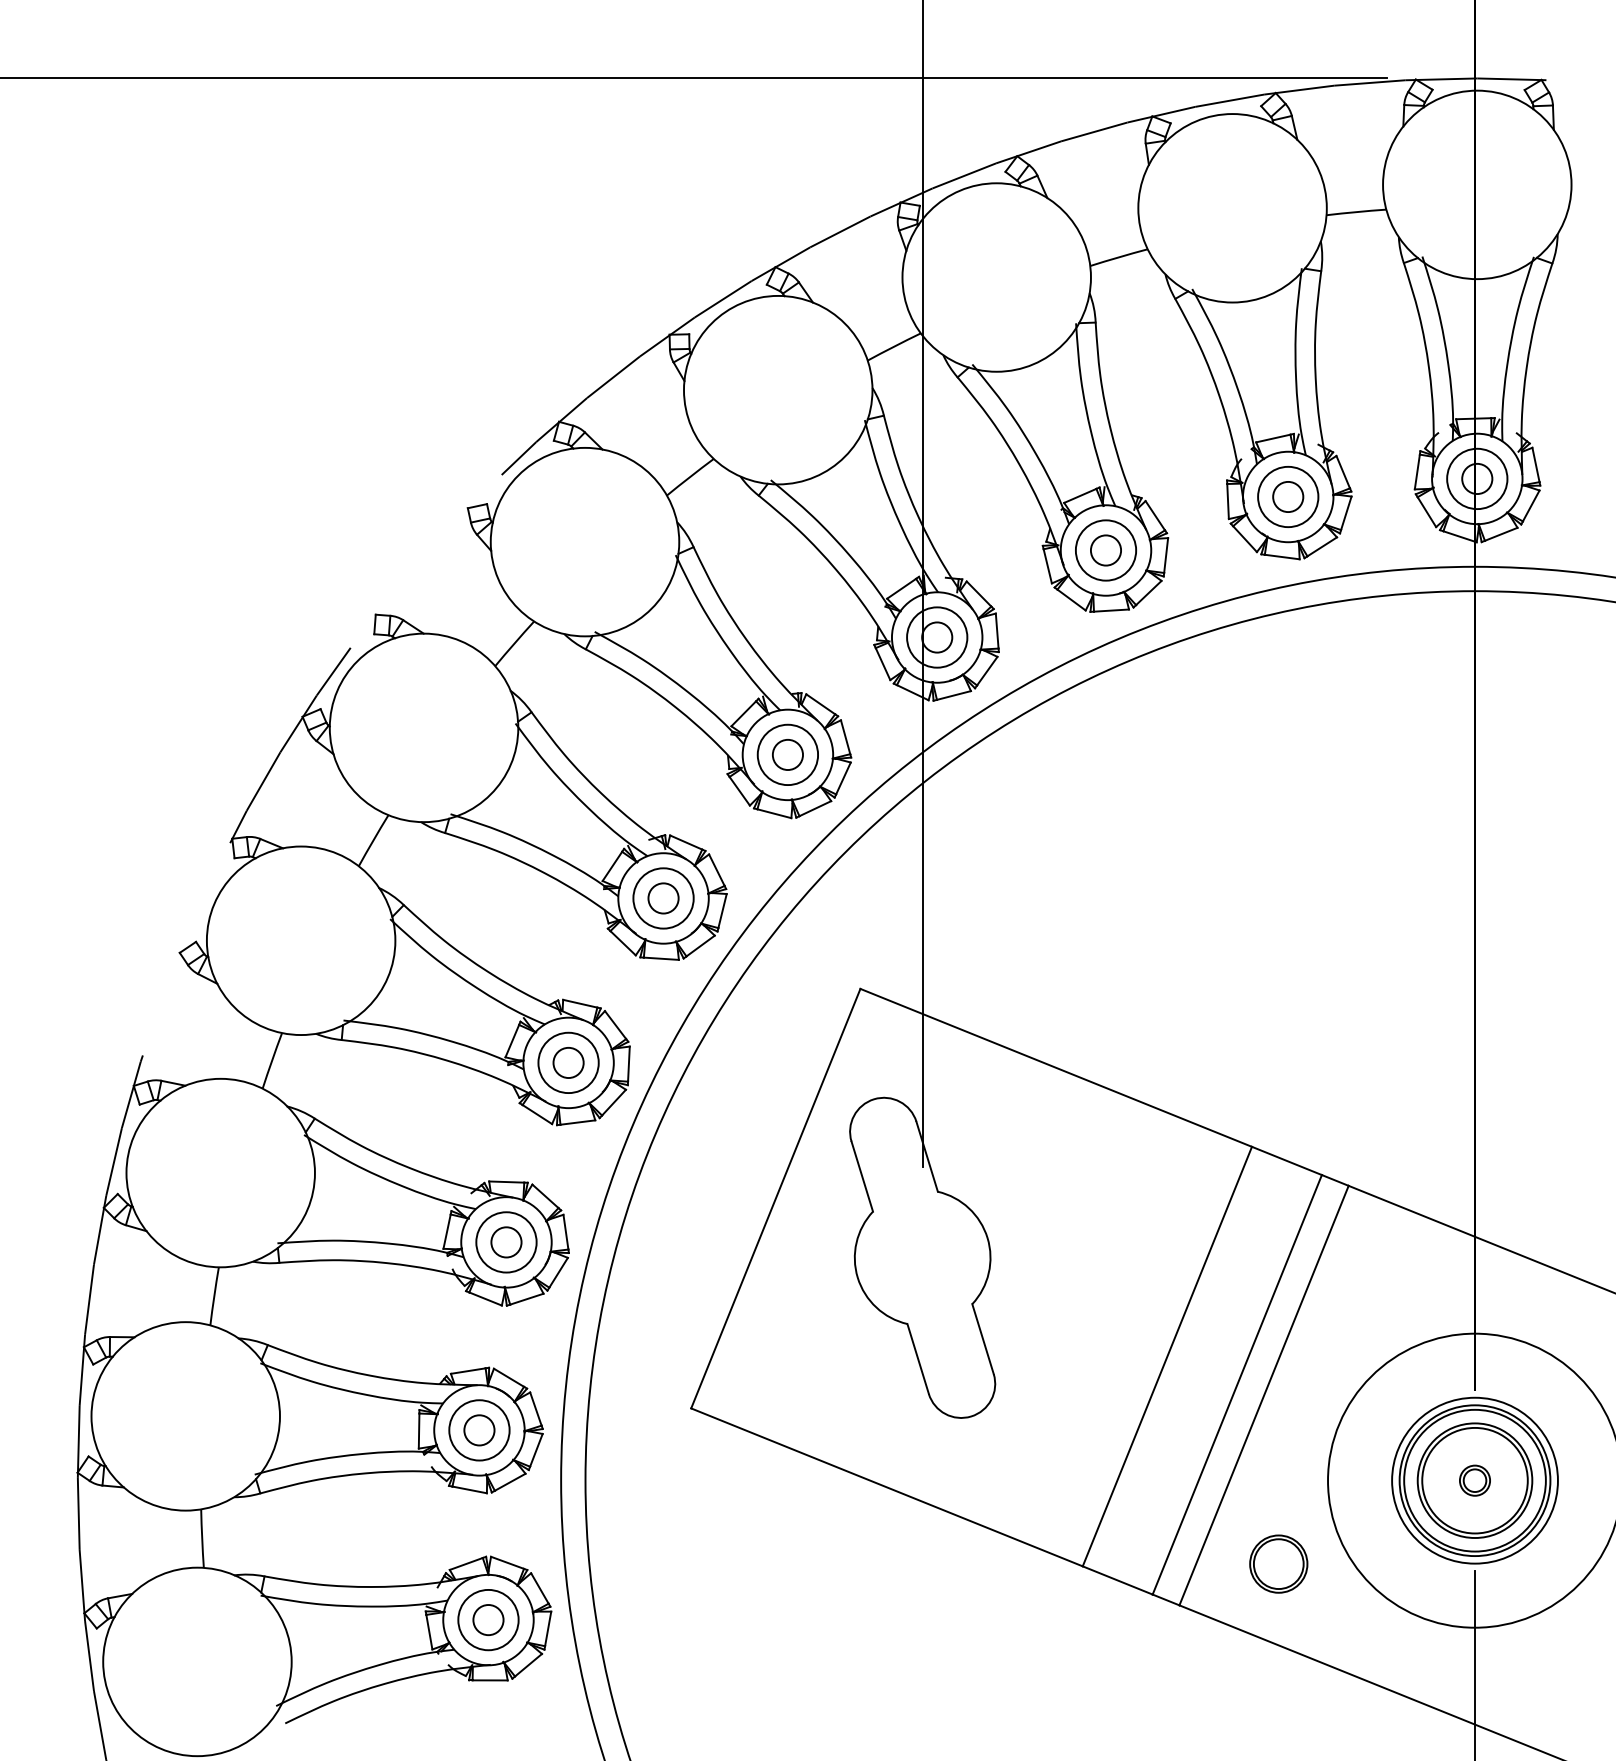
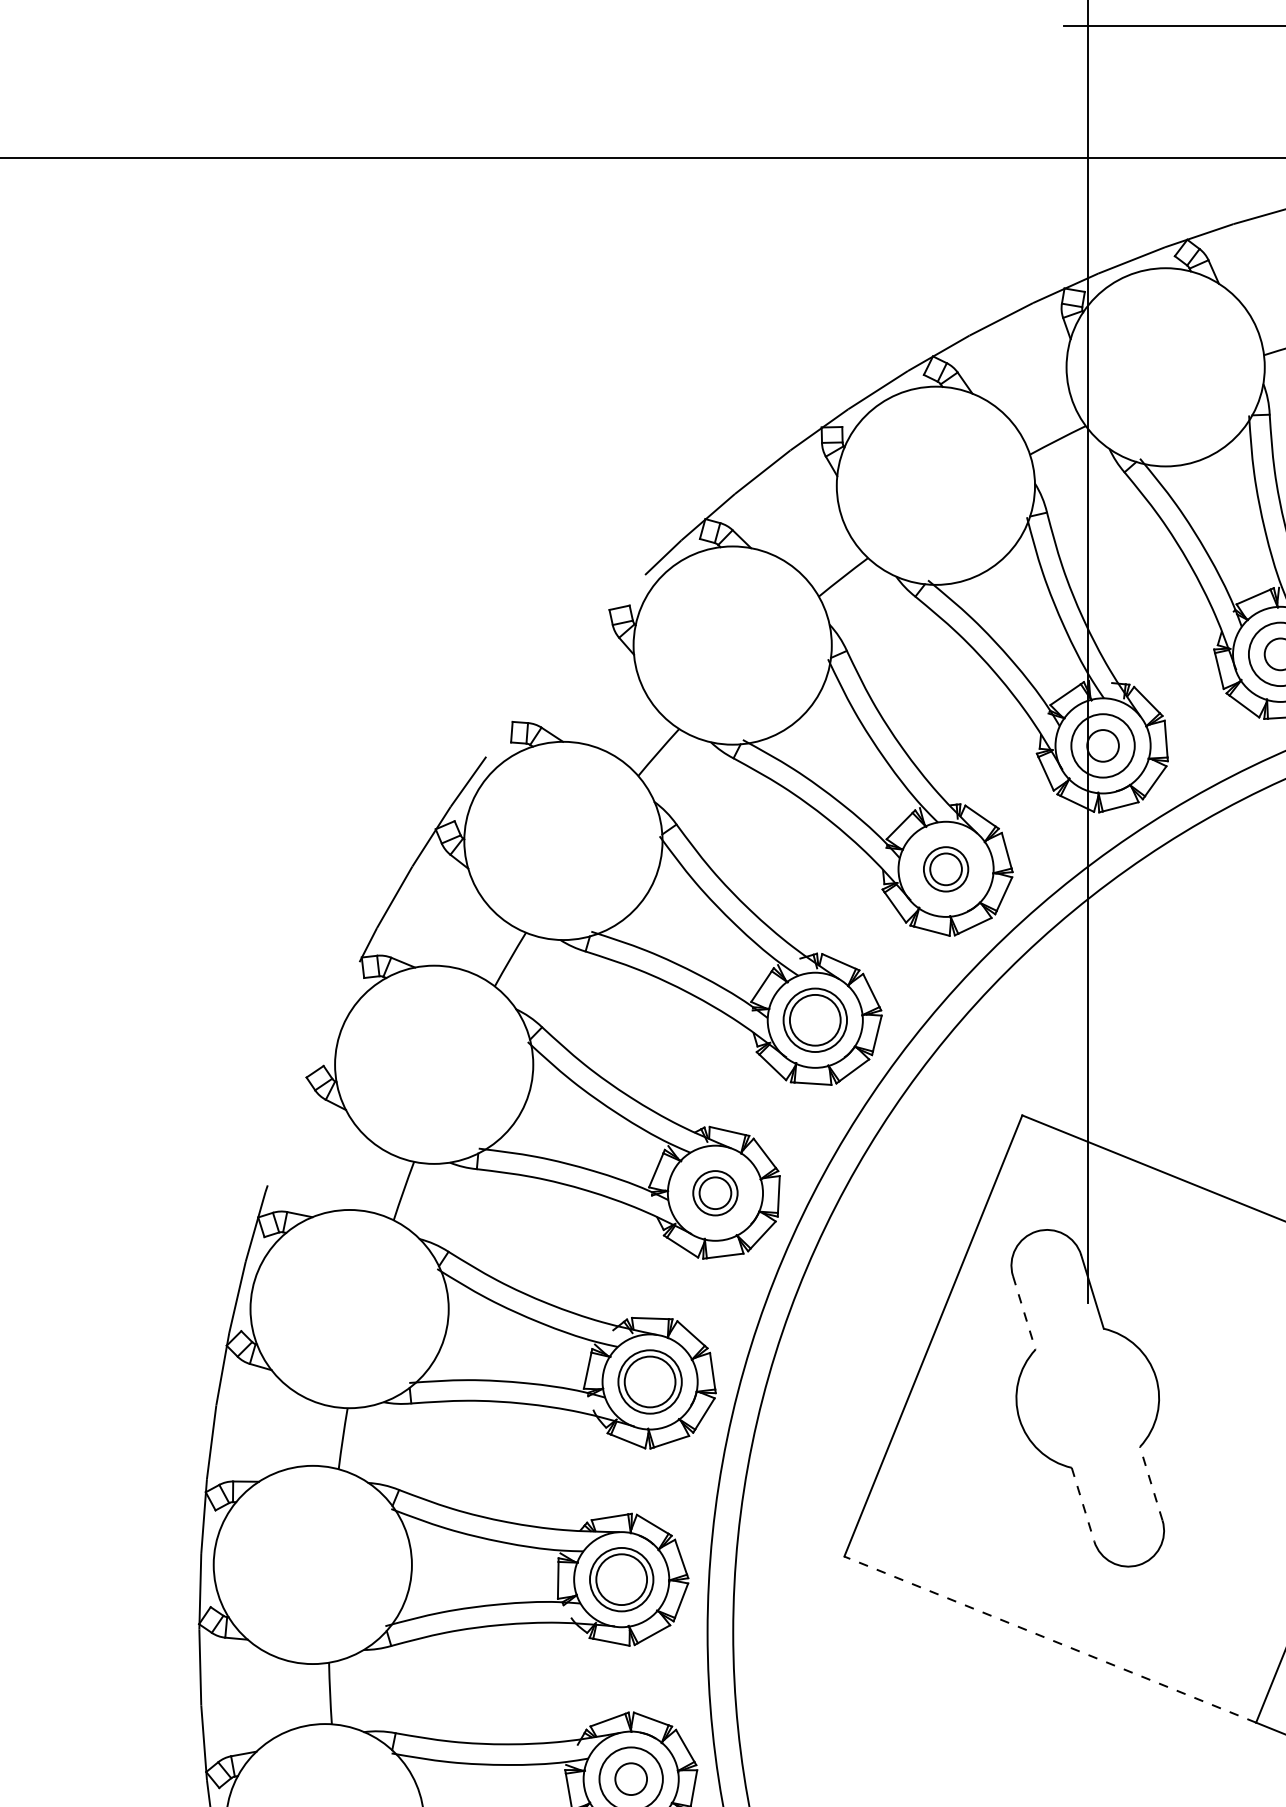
circle: (787, 754) -> (945, 868), size x0.7
circle: (663, 898) -> (815, 1020), size x1.6
circle: (568, 1062) -> (715, 1192), size x0.7
line: (862, 1176) -> (1024, 1312), solid -> dashed
circle: (506, 1242) -> (650, 1382), size x1.6
line: (983, 1339) -> (1151, 1484), solid -> dashed
line: (918, 1359) -> (1083, 1505), solid -> dashed
circle: (479, 1430) -> (621, 1579), size x1.6
line: (886, 1487) -> (1049, 1639), solid -> dashed

